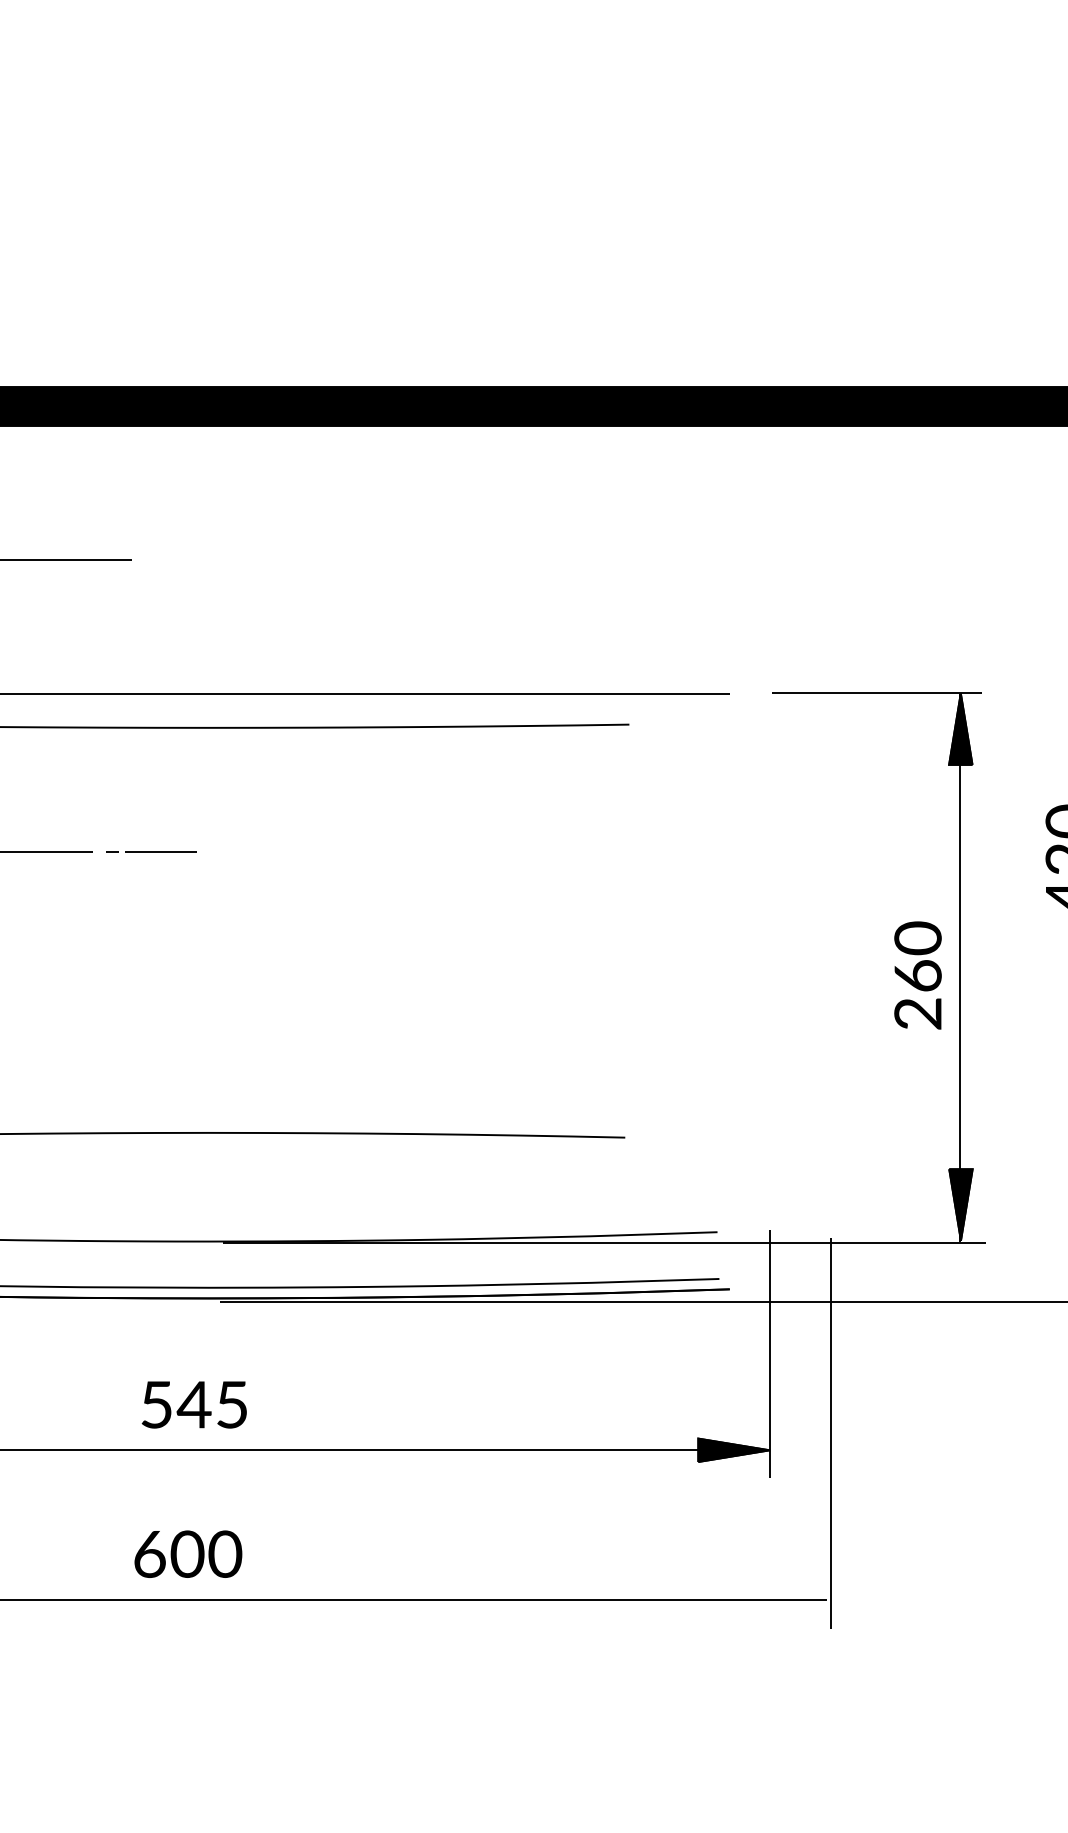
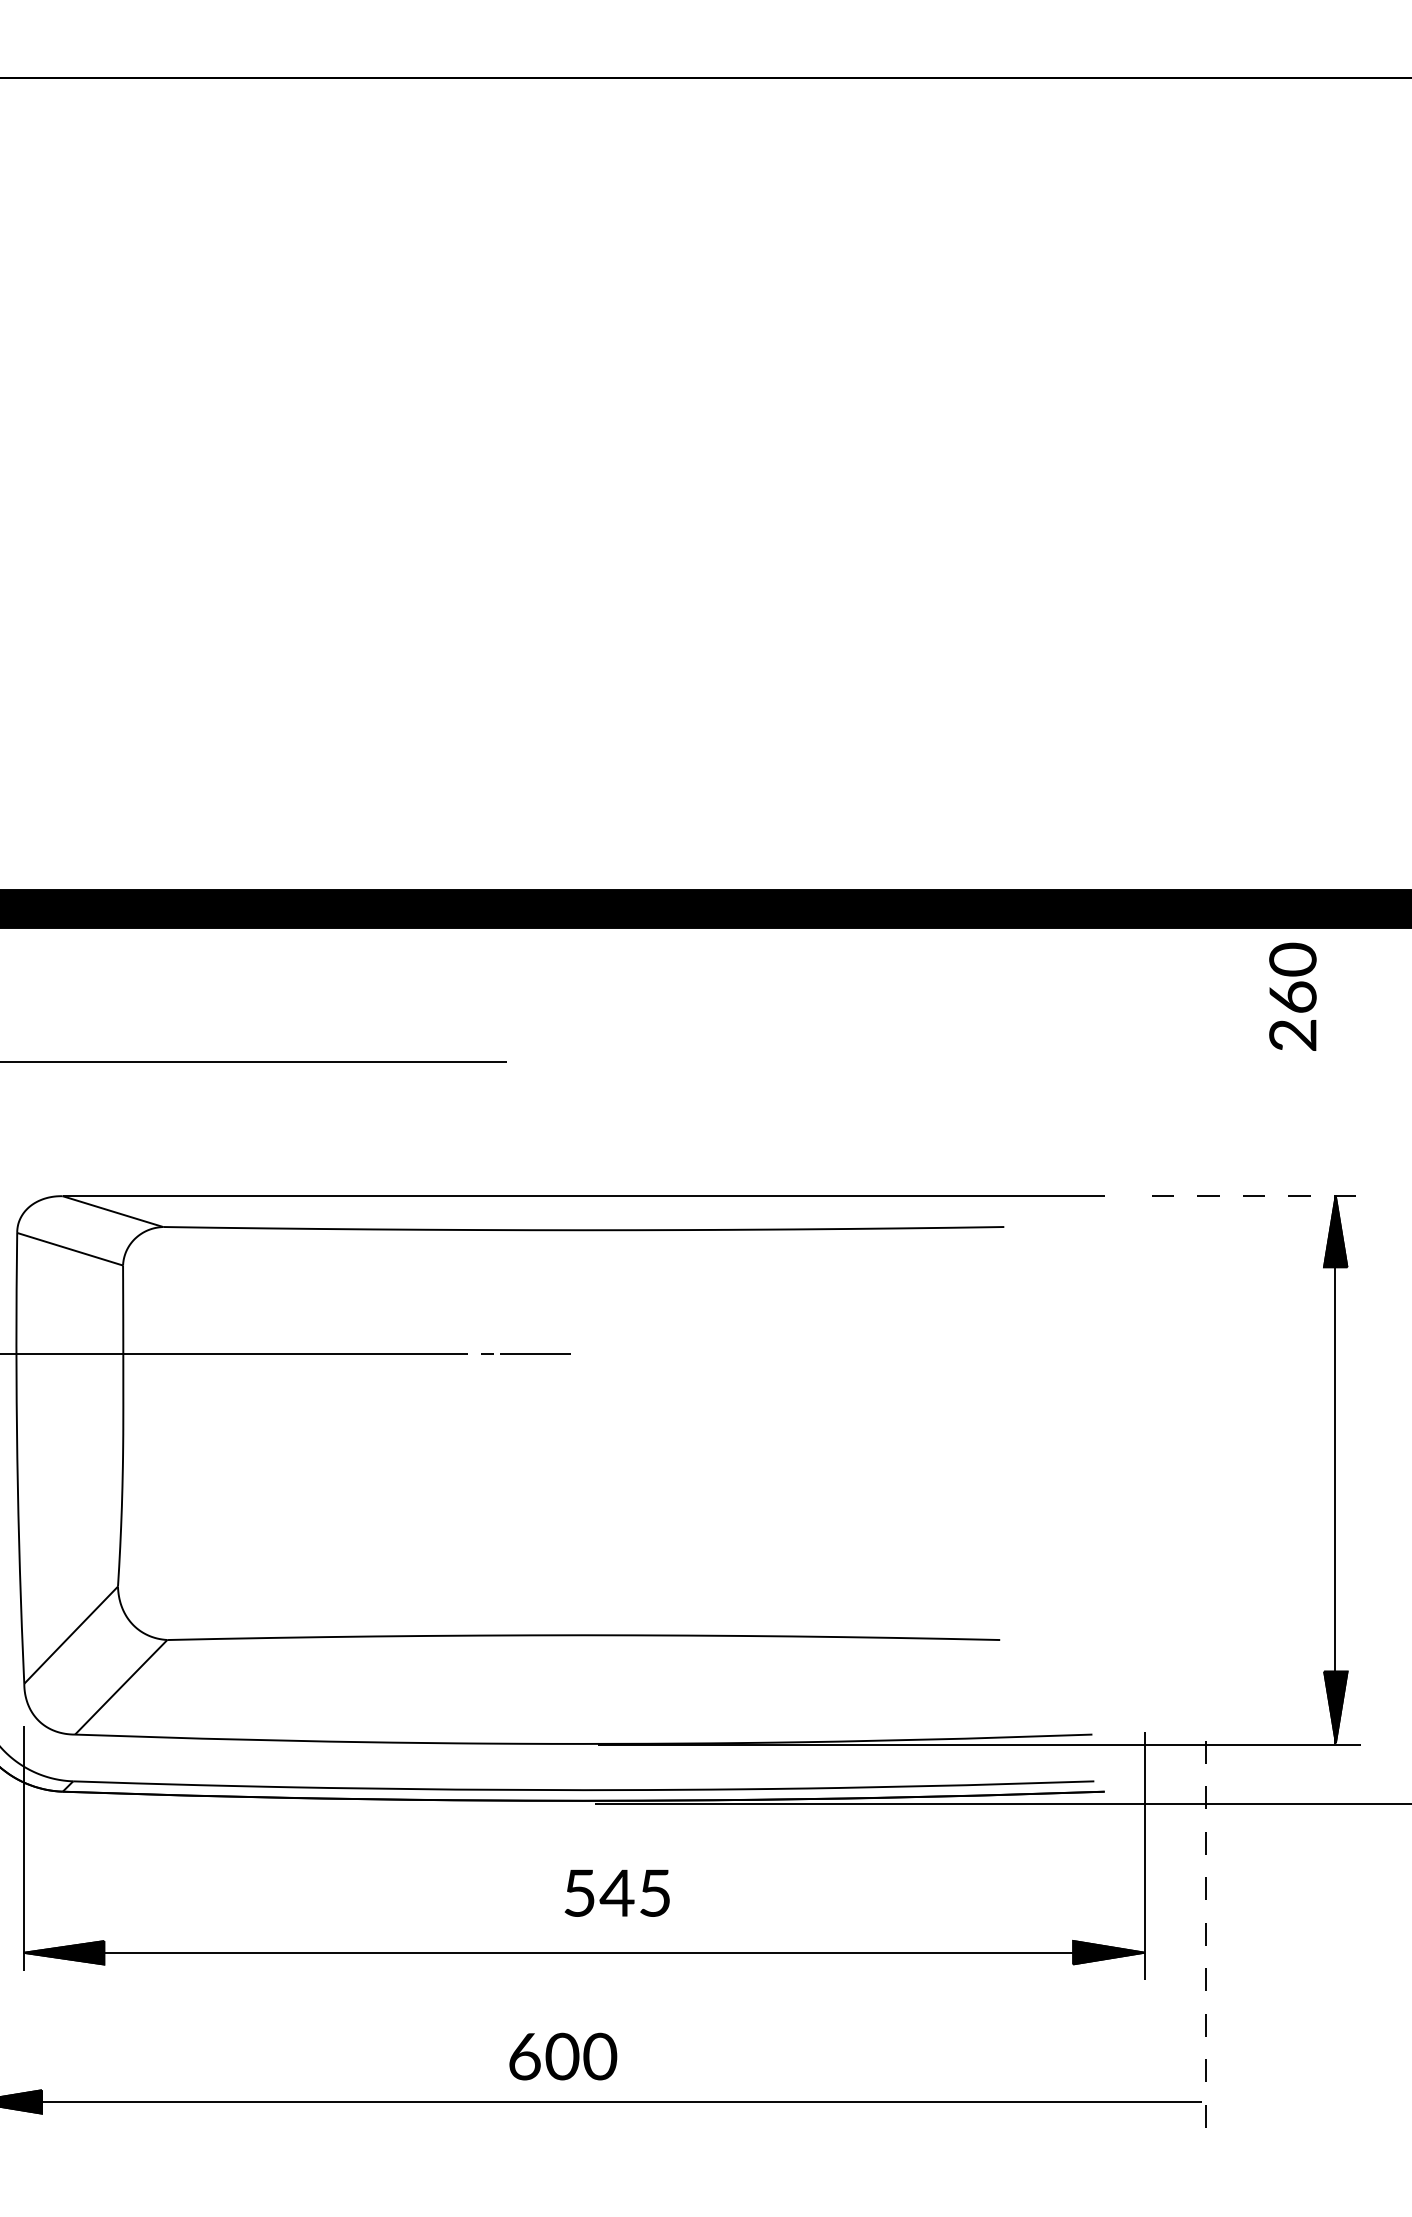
line: (876, 693) -> (1251, 1195), solid -> dashed
text: (917, 975) -> (1292, 996), moved
text: (193, 1405) -> (616, 1893), moved
line: (831, 1434) -> (1206, 1936), solid -> dashed

